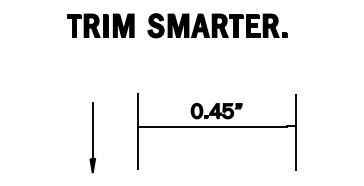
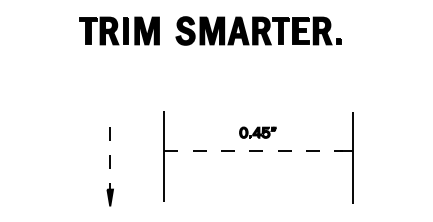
part: (216, 111) -> (257, 132), size x0.6
line: (213, 127) -> (254, 151), solid -> dashed
line: (92, 133) -> (110, 159), solid -> dashed

